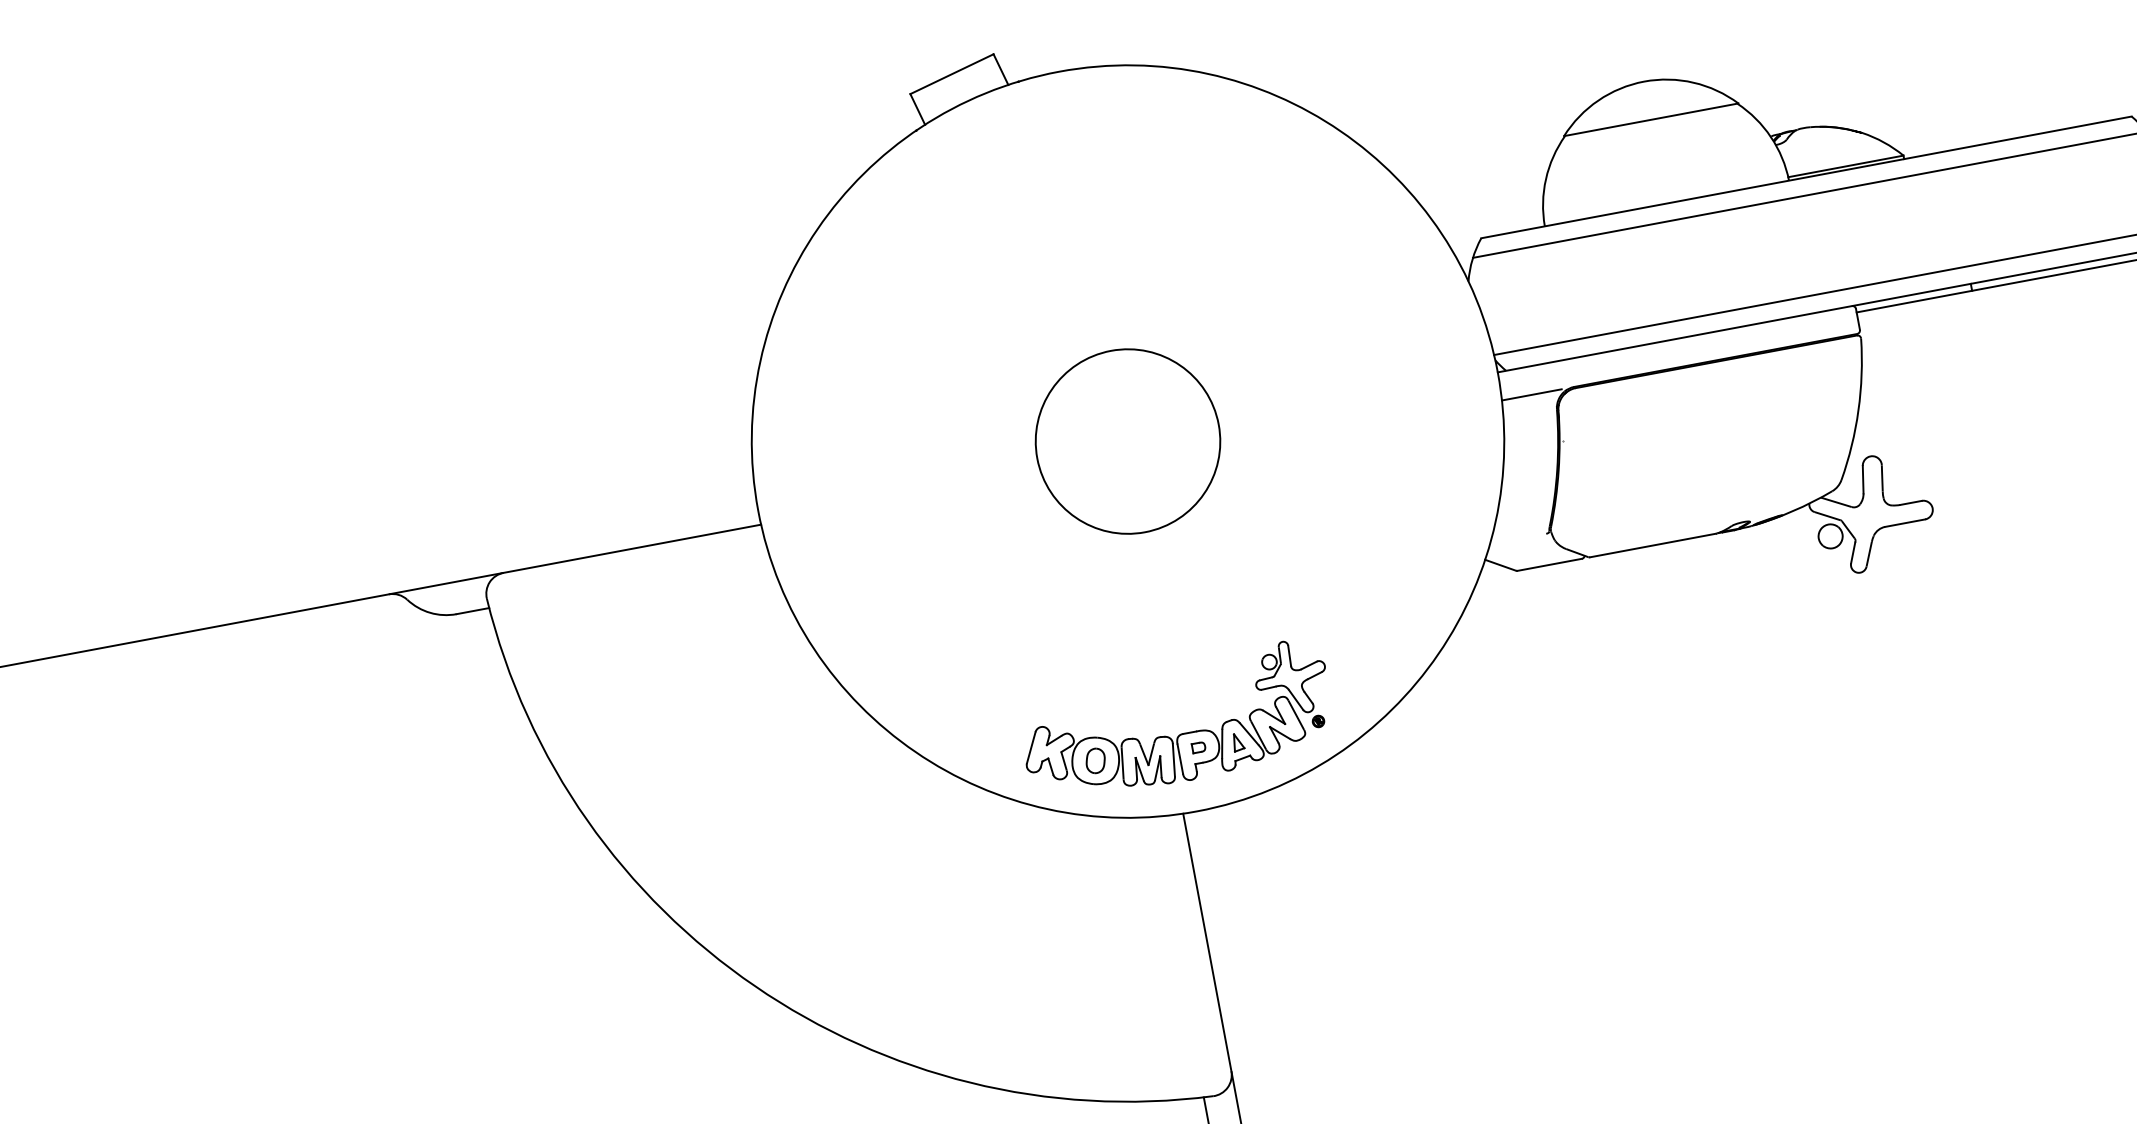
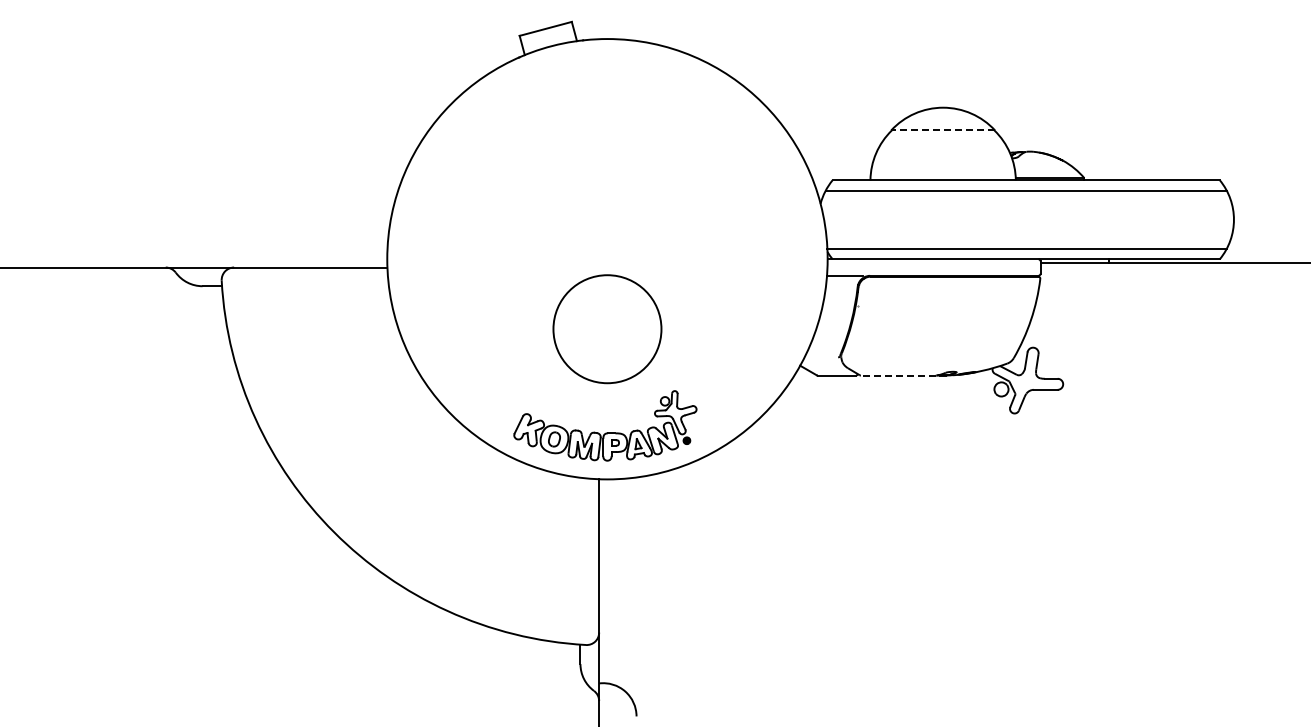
line: (1651, 119) -> (943, 130), solid -> dashed
circle: (1128, 442) -> (607, 329), moved
line: (1651, 545) -> (897, 375), solid -> dashed

